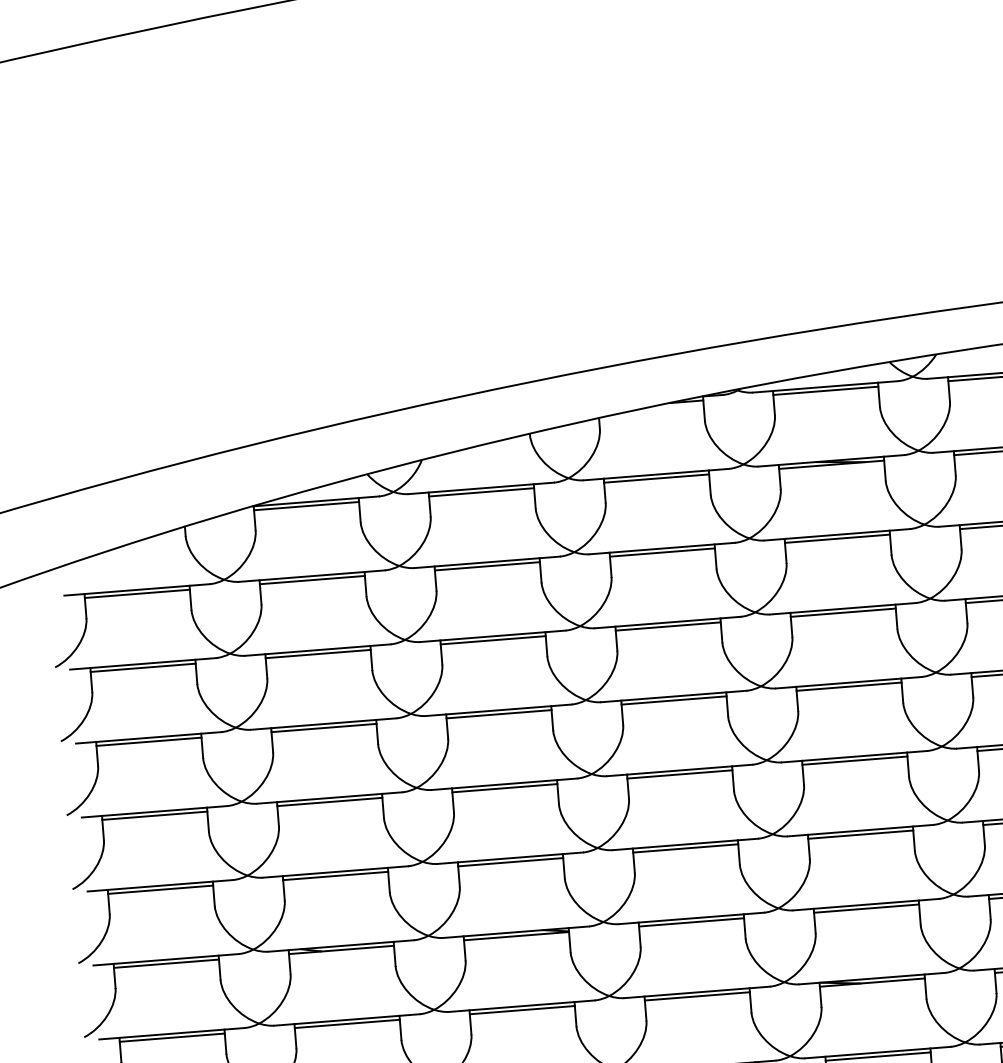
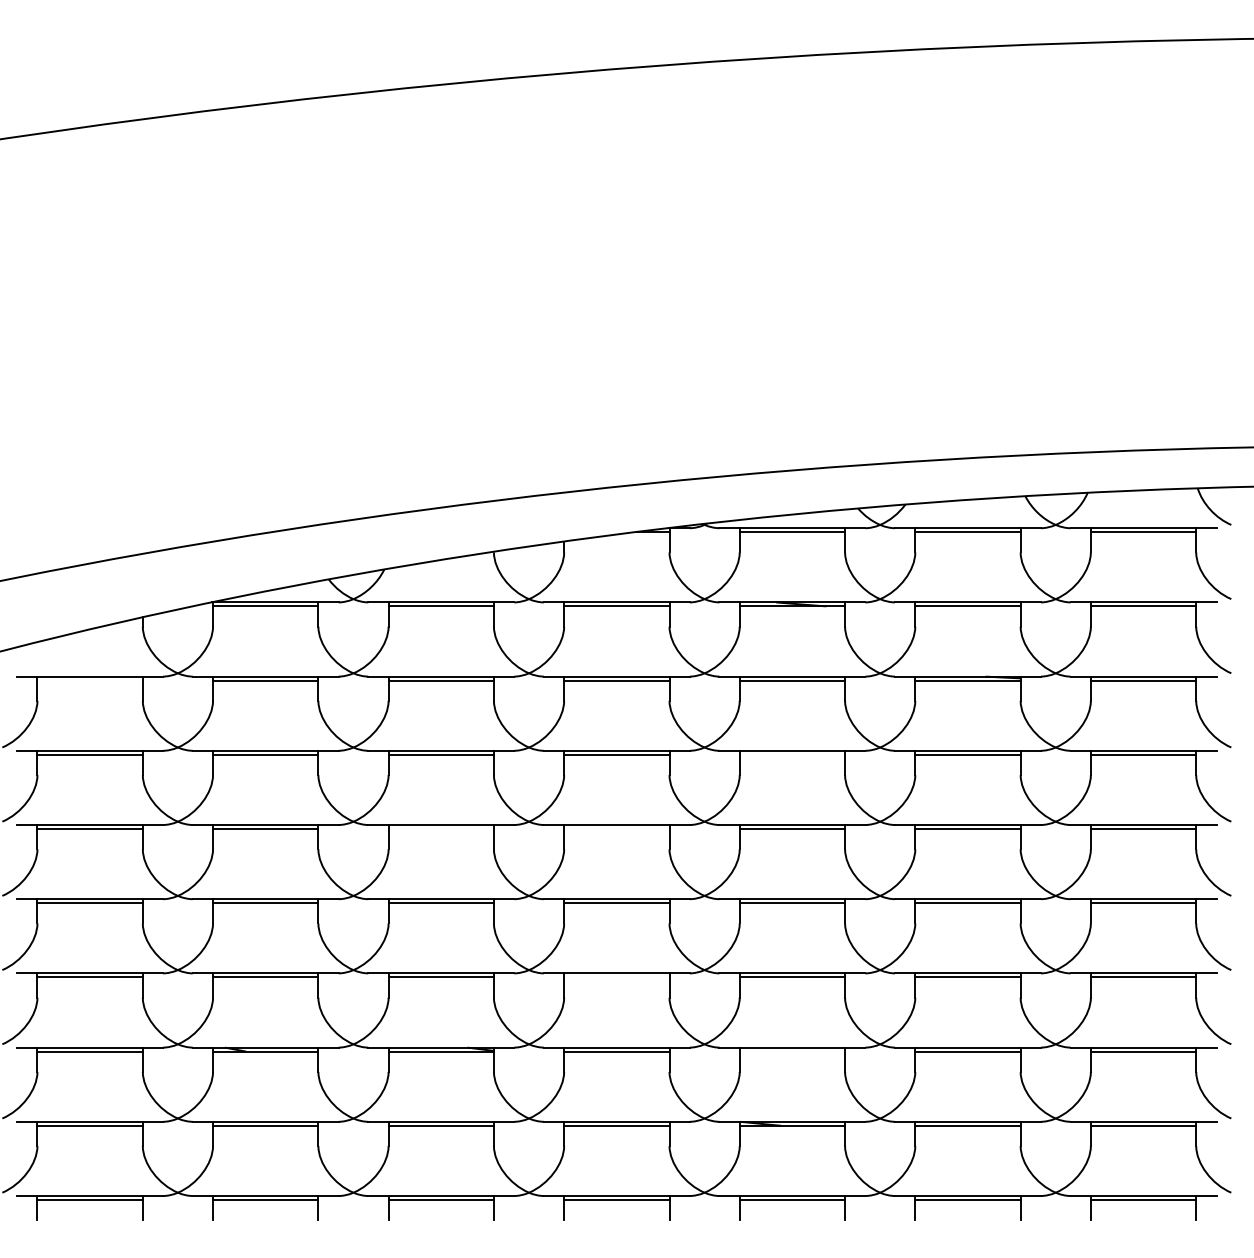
line: (136, 593) -> (89, 680), removed
line: (843, 612) -> (792, 754), removed
line: (673, 700) -> (616, 828), removed
line: (498, 713) -> (440, 828), removed
line: (685, 848) -> (616, 977), removed
line: (866, 908) -> (792, 1051), removed

